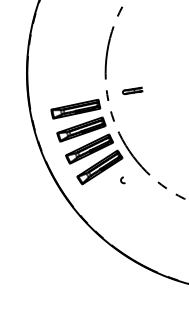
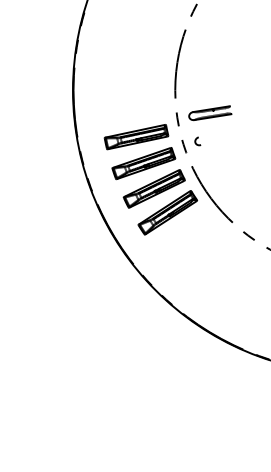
part: (132, 91) -> (210, 113), size x1.67
curve: (121, 180) -> (196, 141), moved

